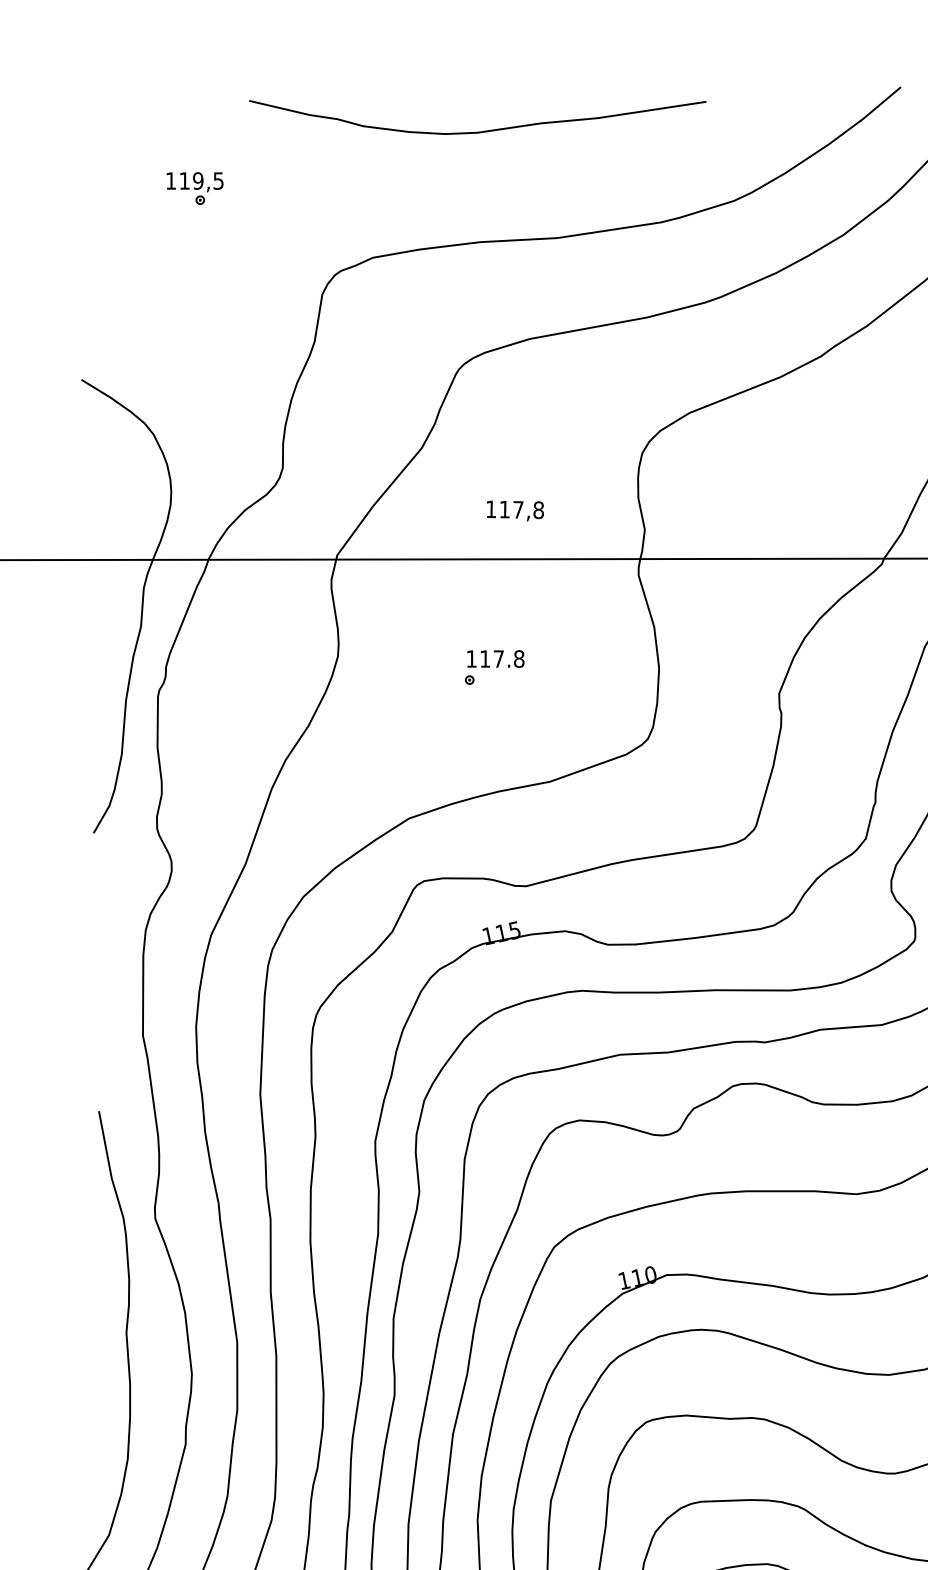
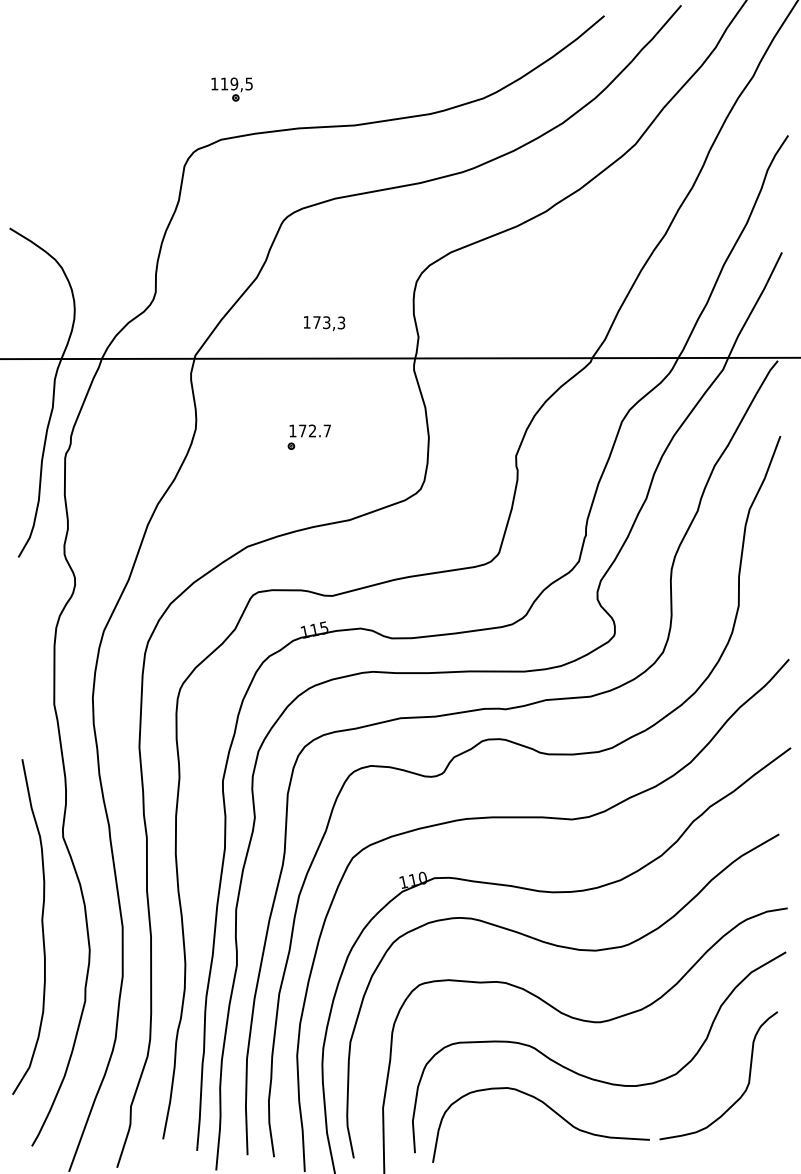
curve: (479, 130) -> (298, 47), removed
part: (194, 188) -> (231, 89), moved
text: (522, 509) -> (329, 322), 117,8 -> 173,3
text: (502, 658) -> (315, 430), 117.8 -> 172.7

